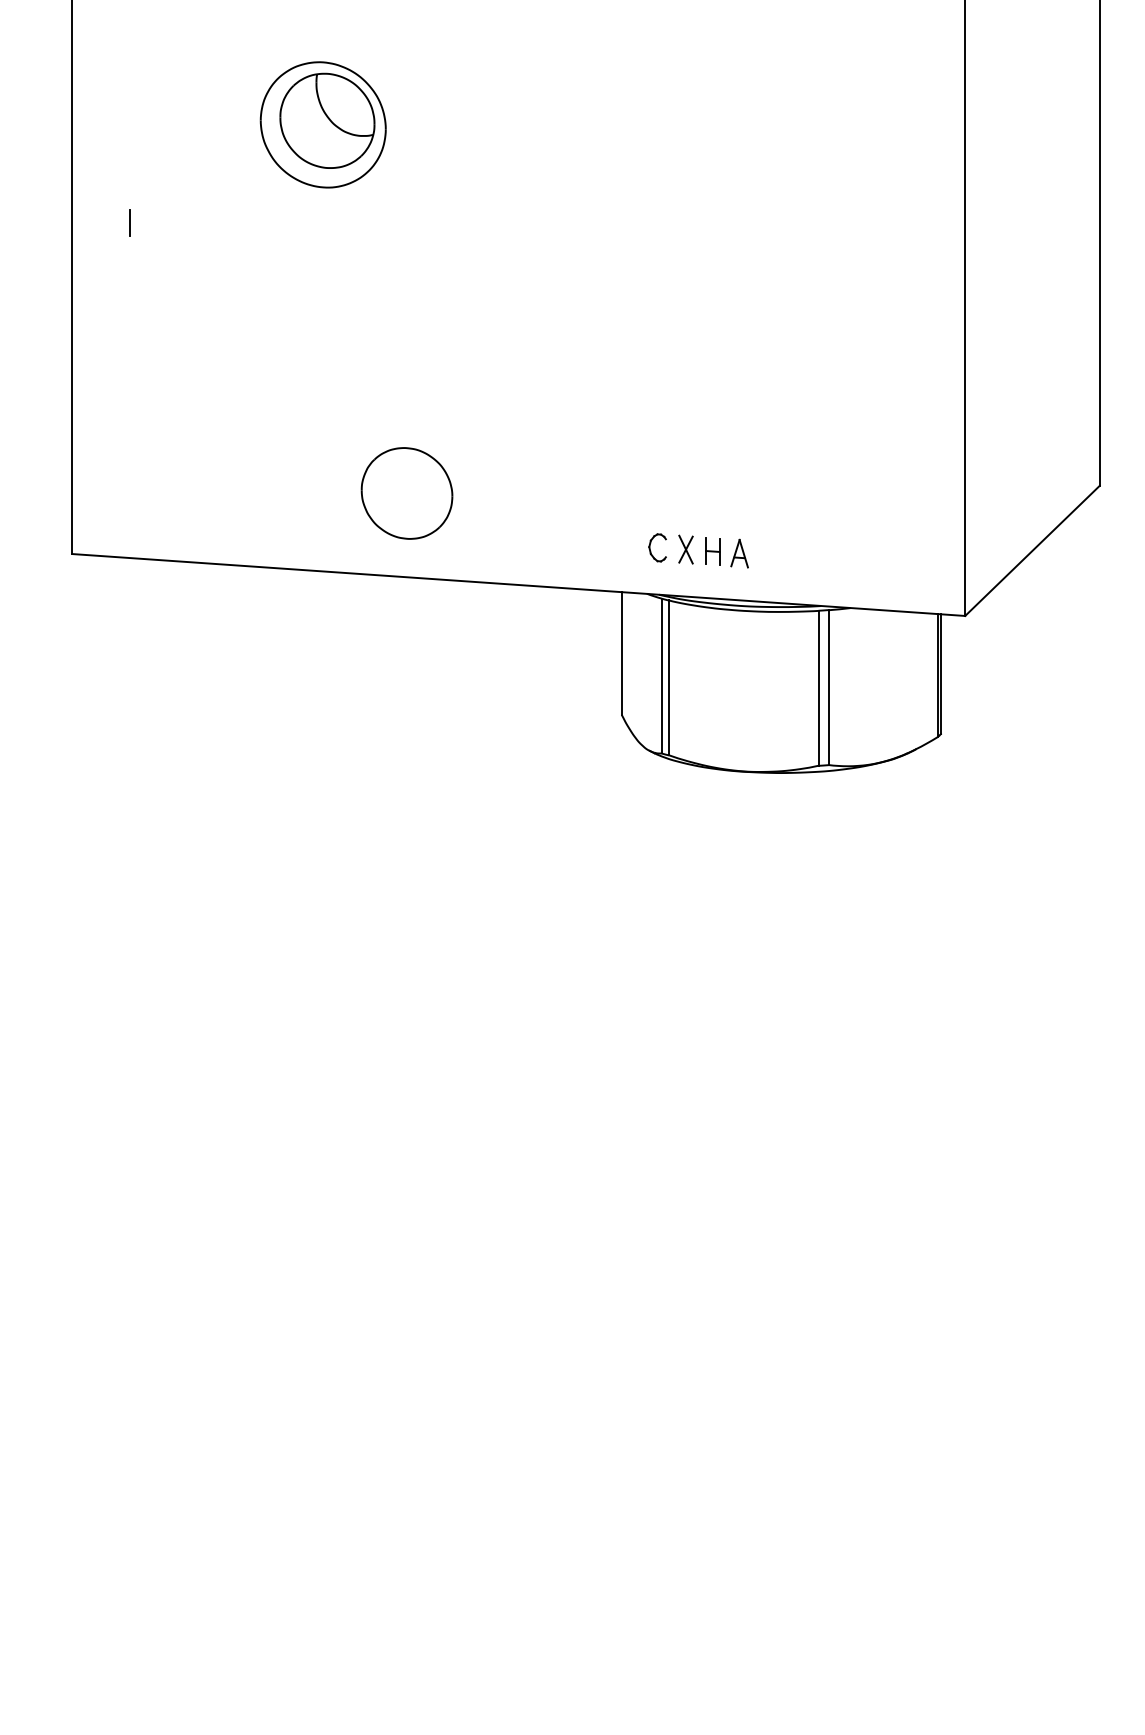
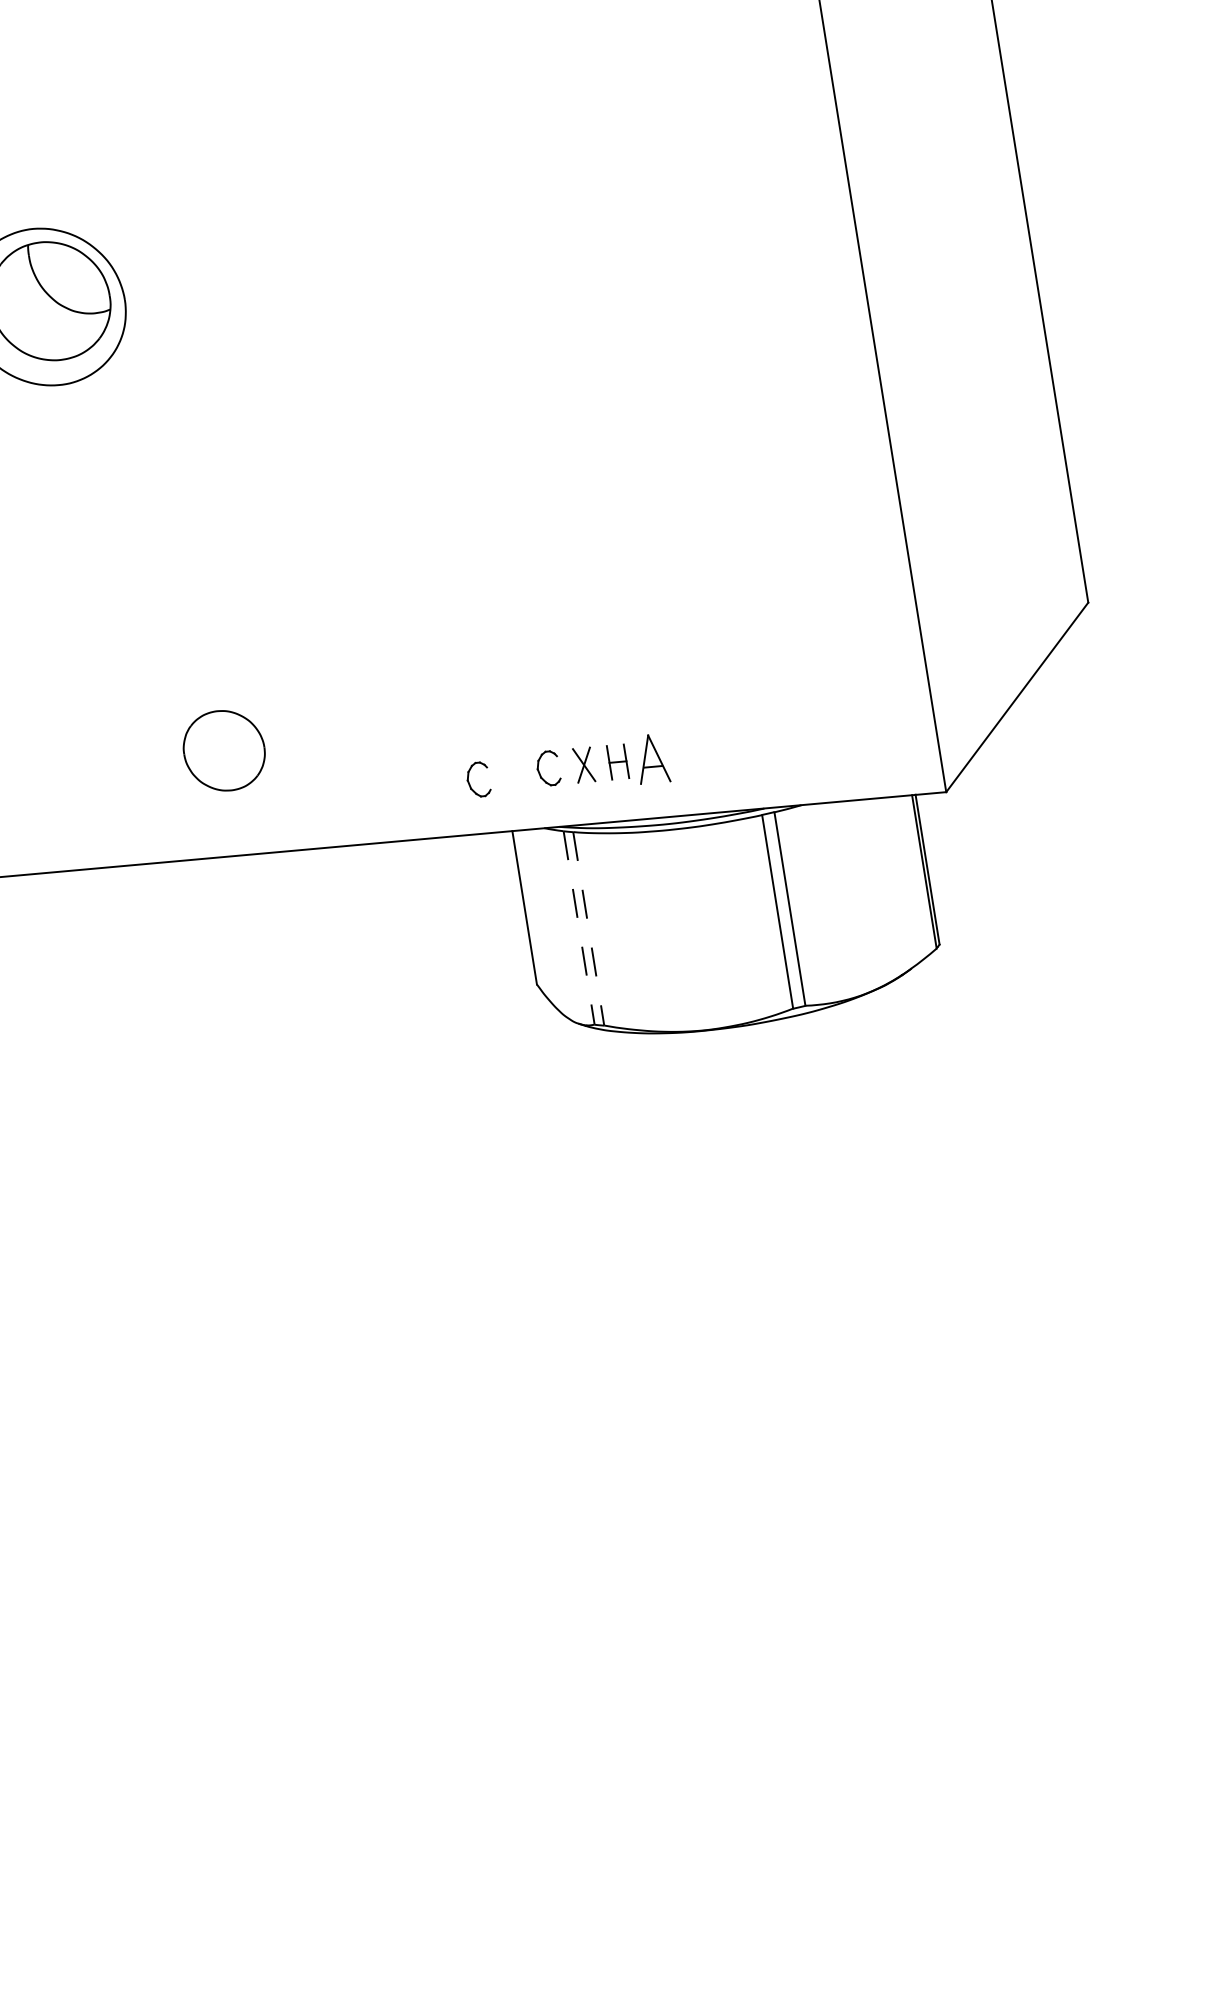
part: (406, 493) -> (223, 750), size x0.7
part: (594, 547) -> (469, 780), added
part: (739, 553) -> (651, 759), size x1.4
line: (661, 676) -> (578, 928), solid -> dashed
line: (669, 678) -> (589, 929), solid -> dashed

